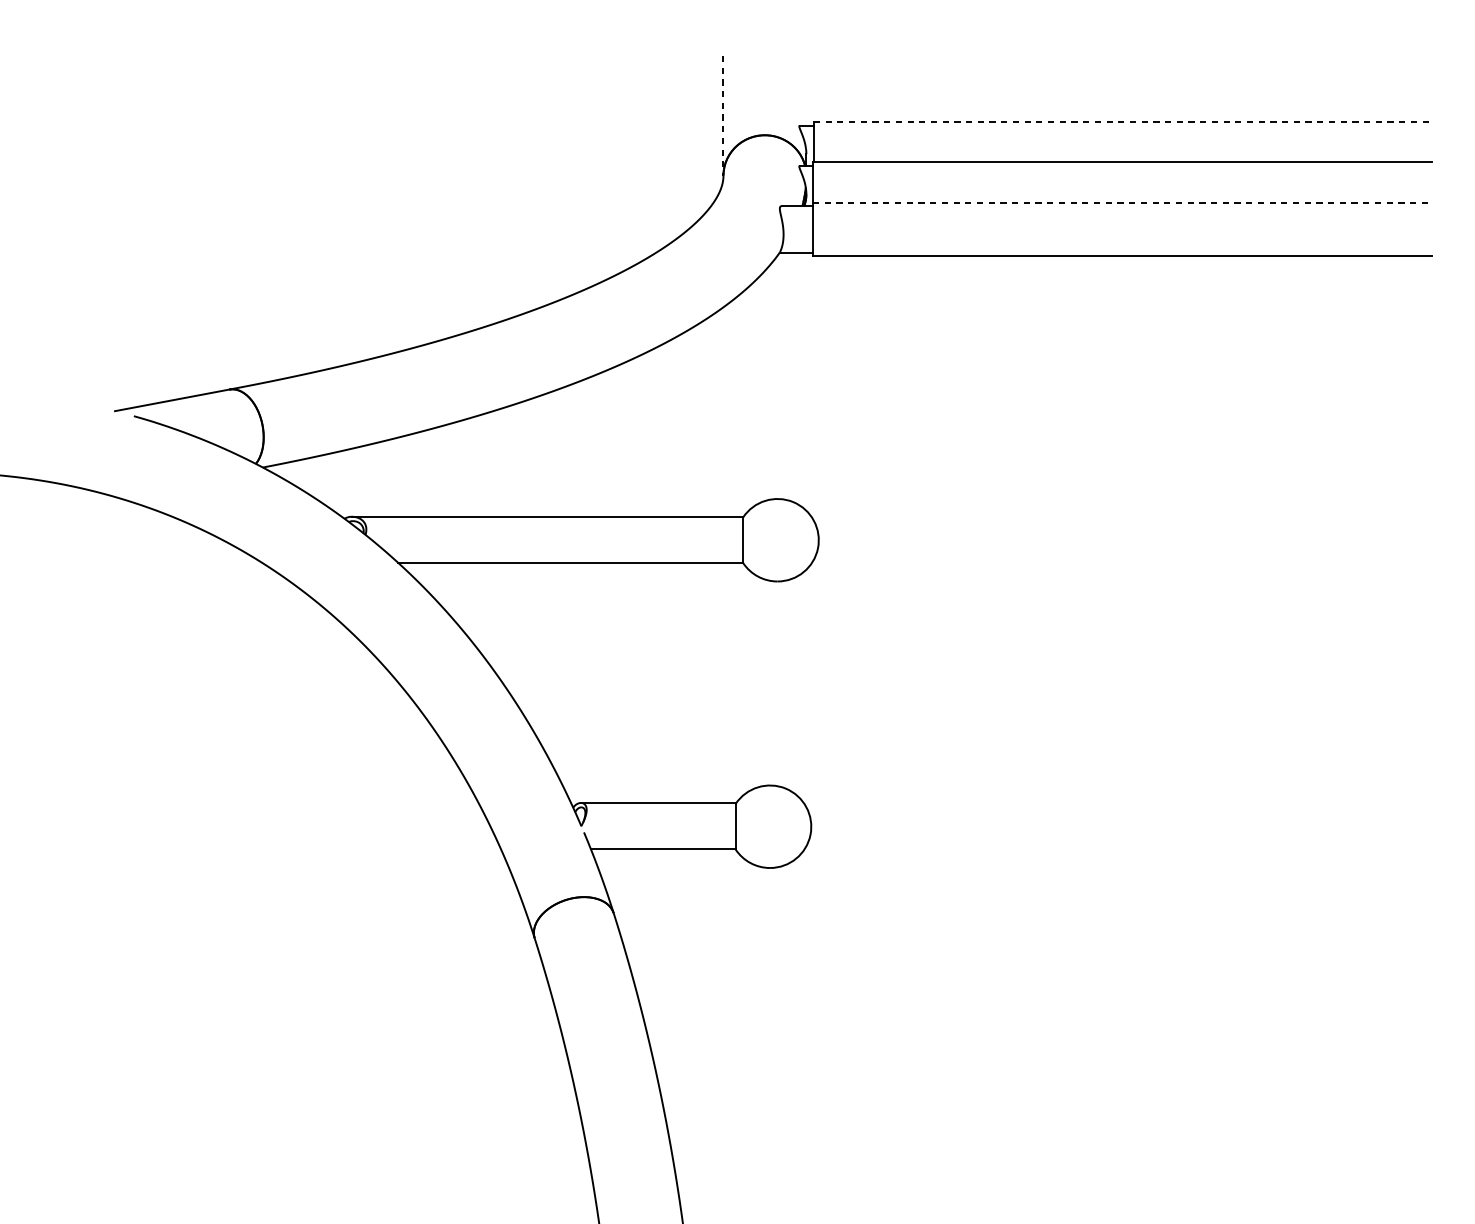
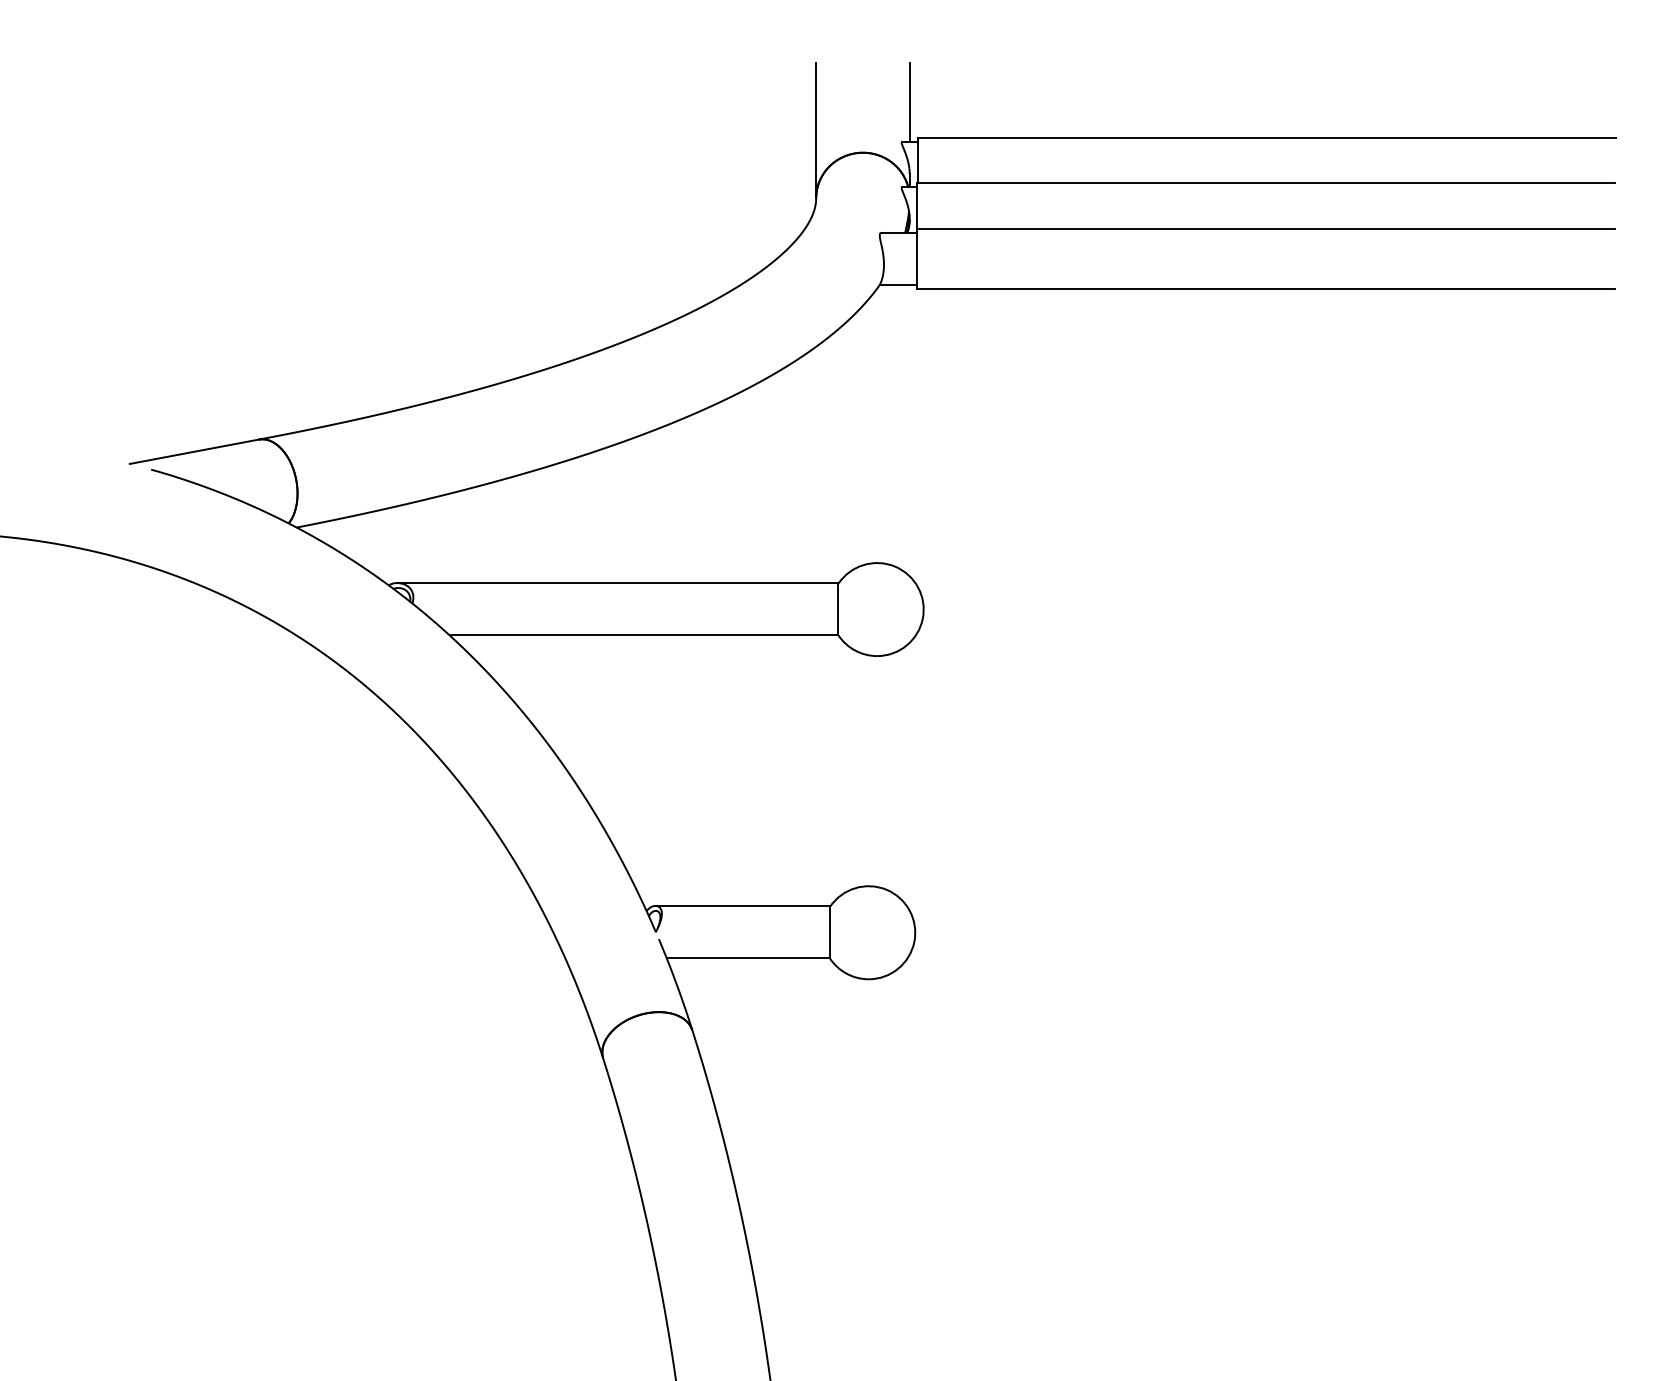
line: (806, 90) -> (909, 102), added
line: (723, 115) -> (816, 130), dashed -> solid
line: (1123, 121) -> (1267, 137), dashed -> solid
line: (1122, 202) -> (1266, 228), dashed -> solid

